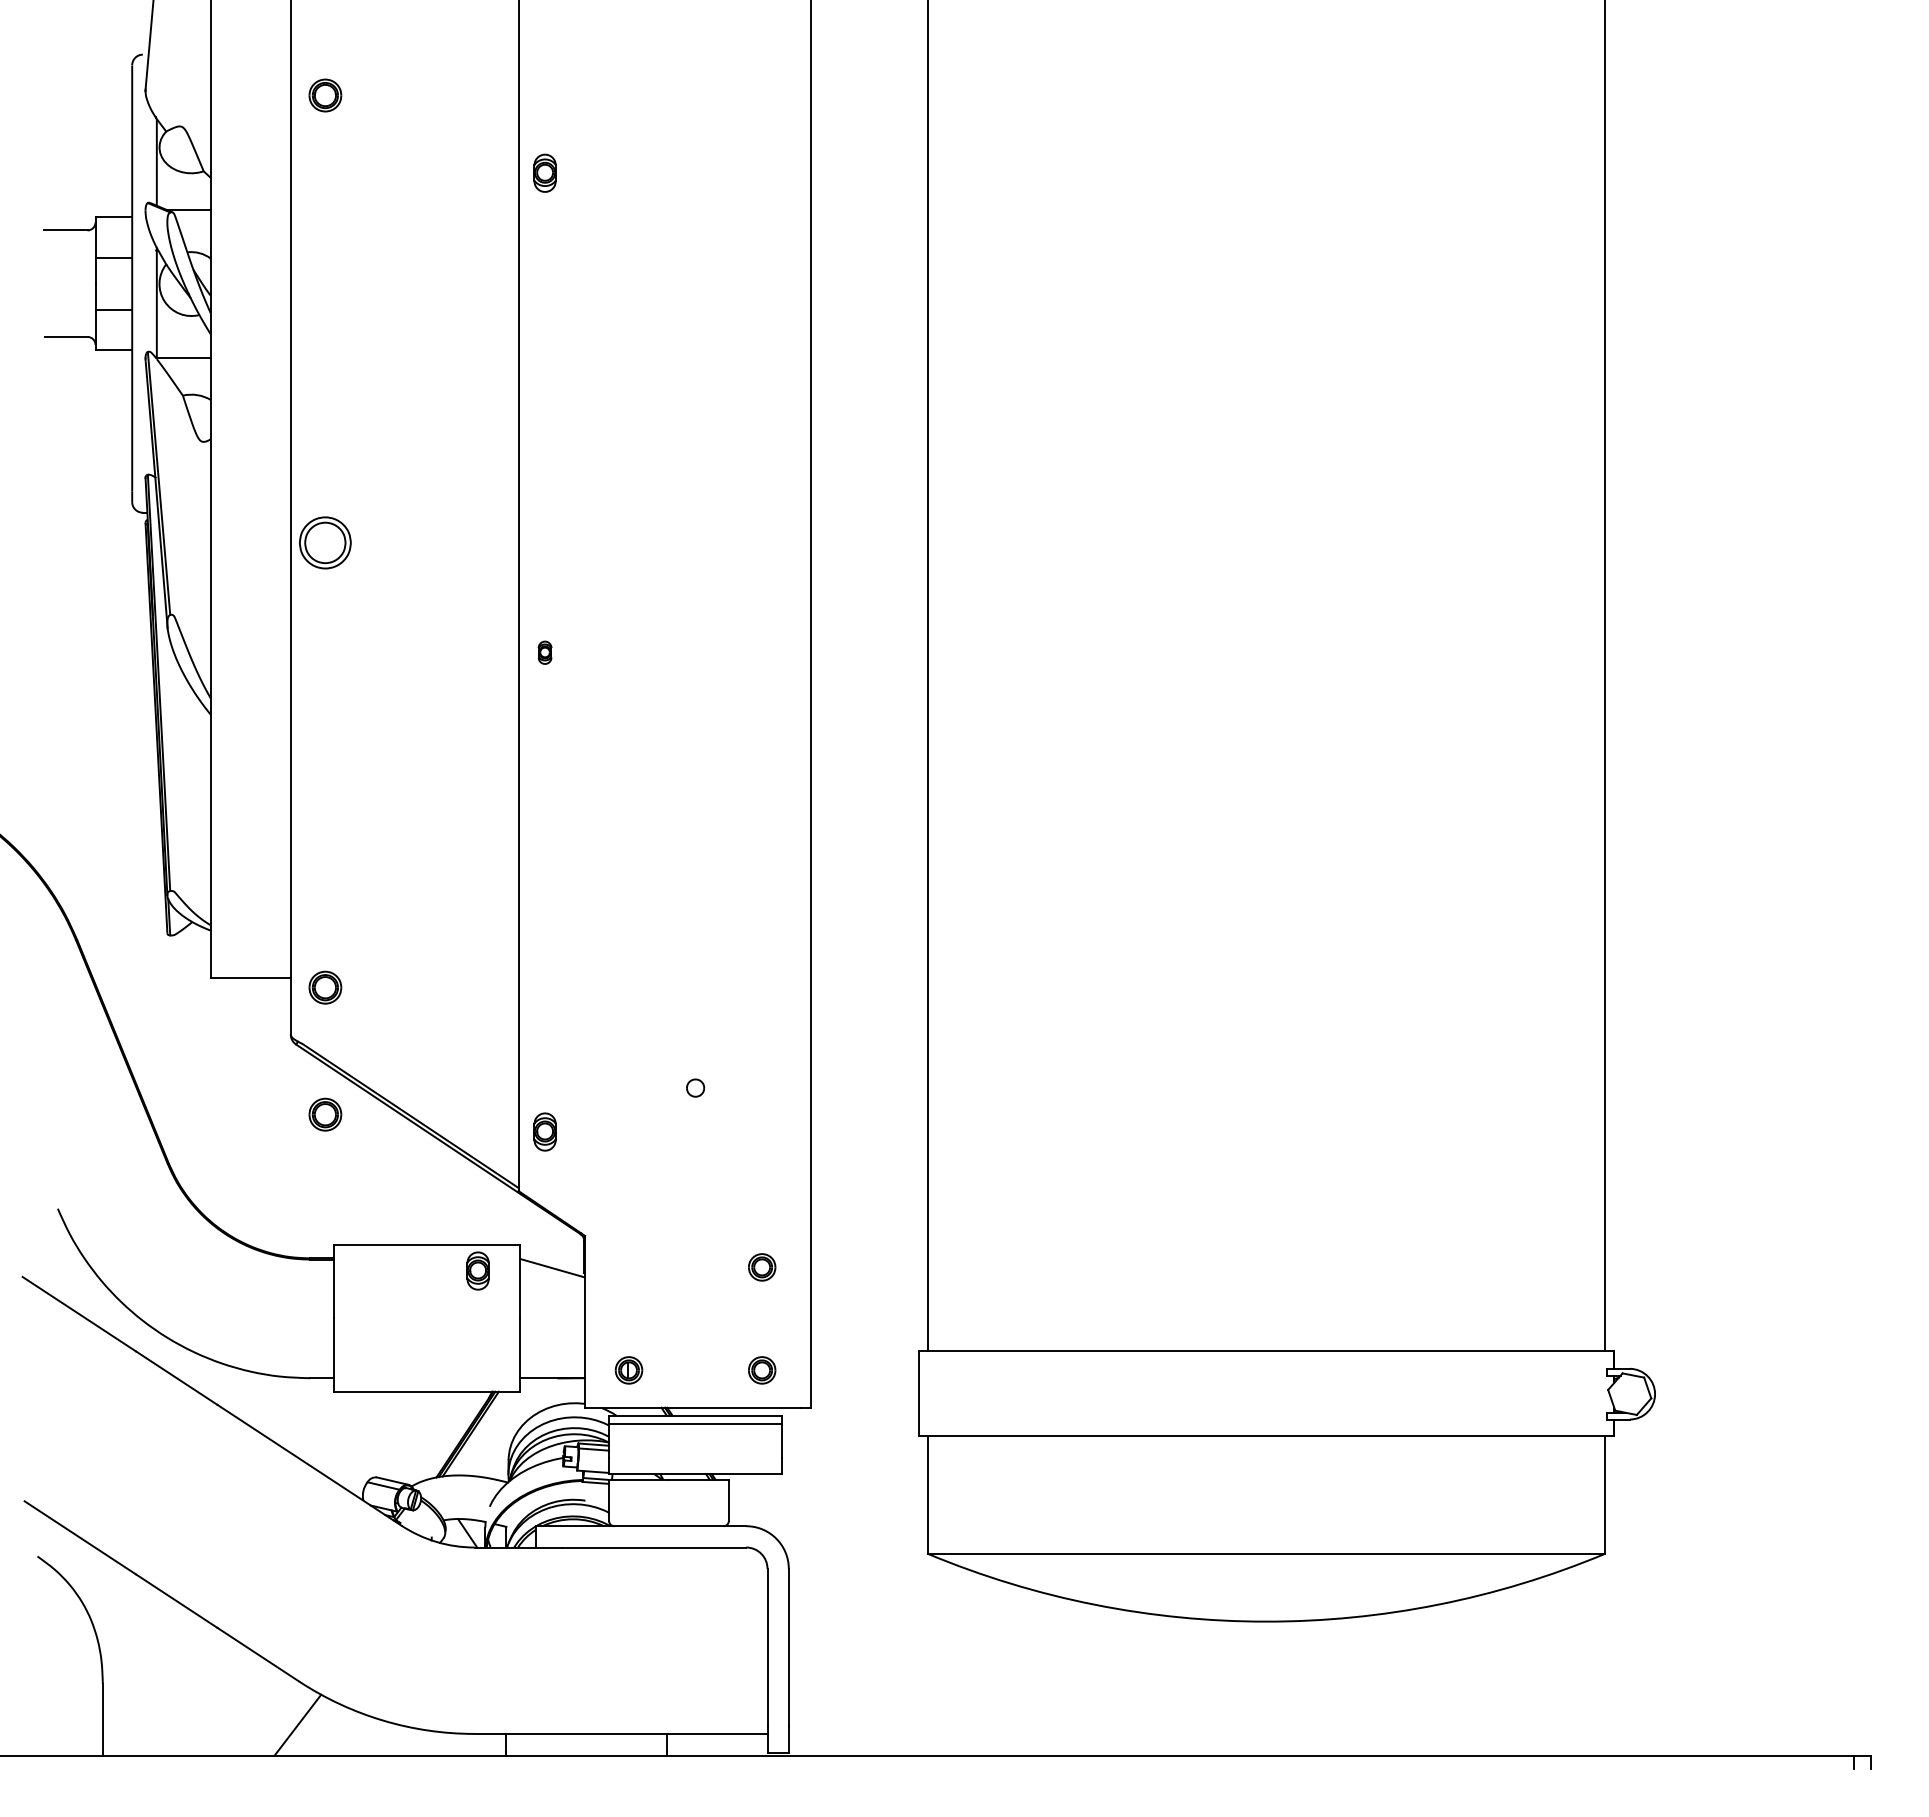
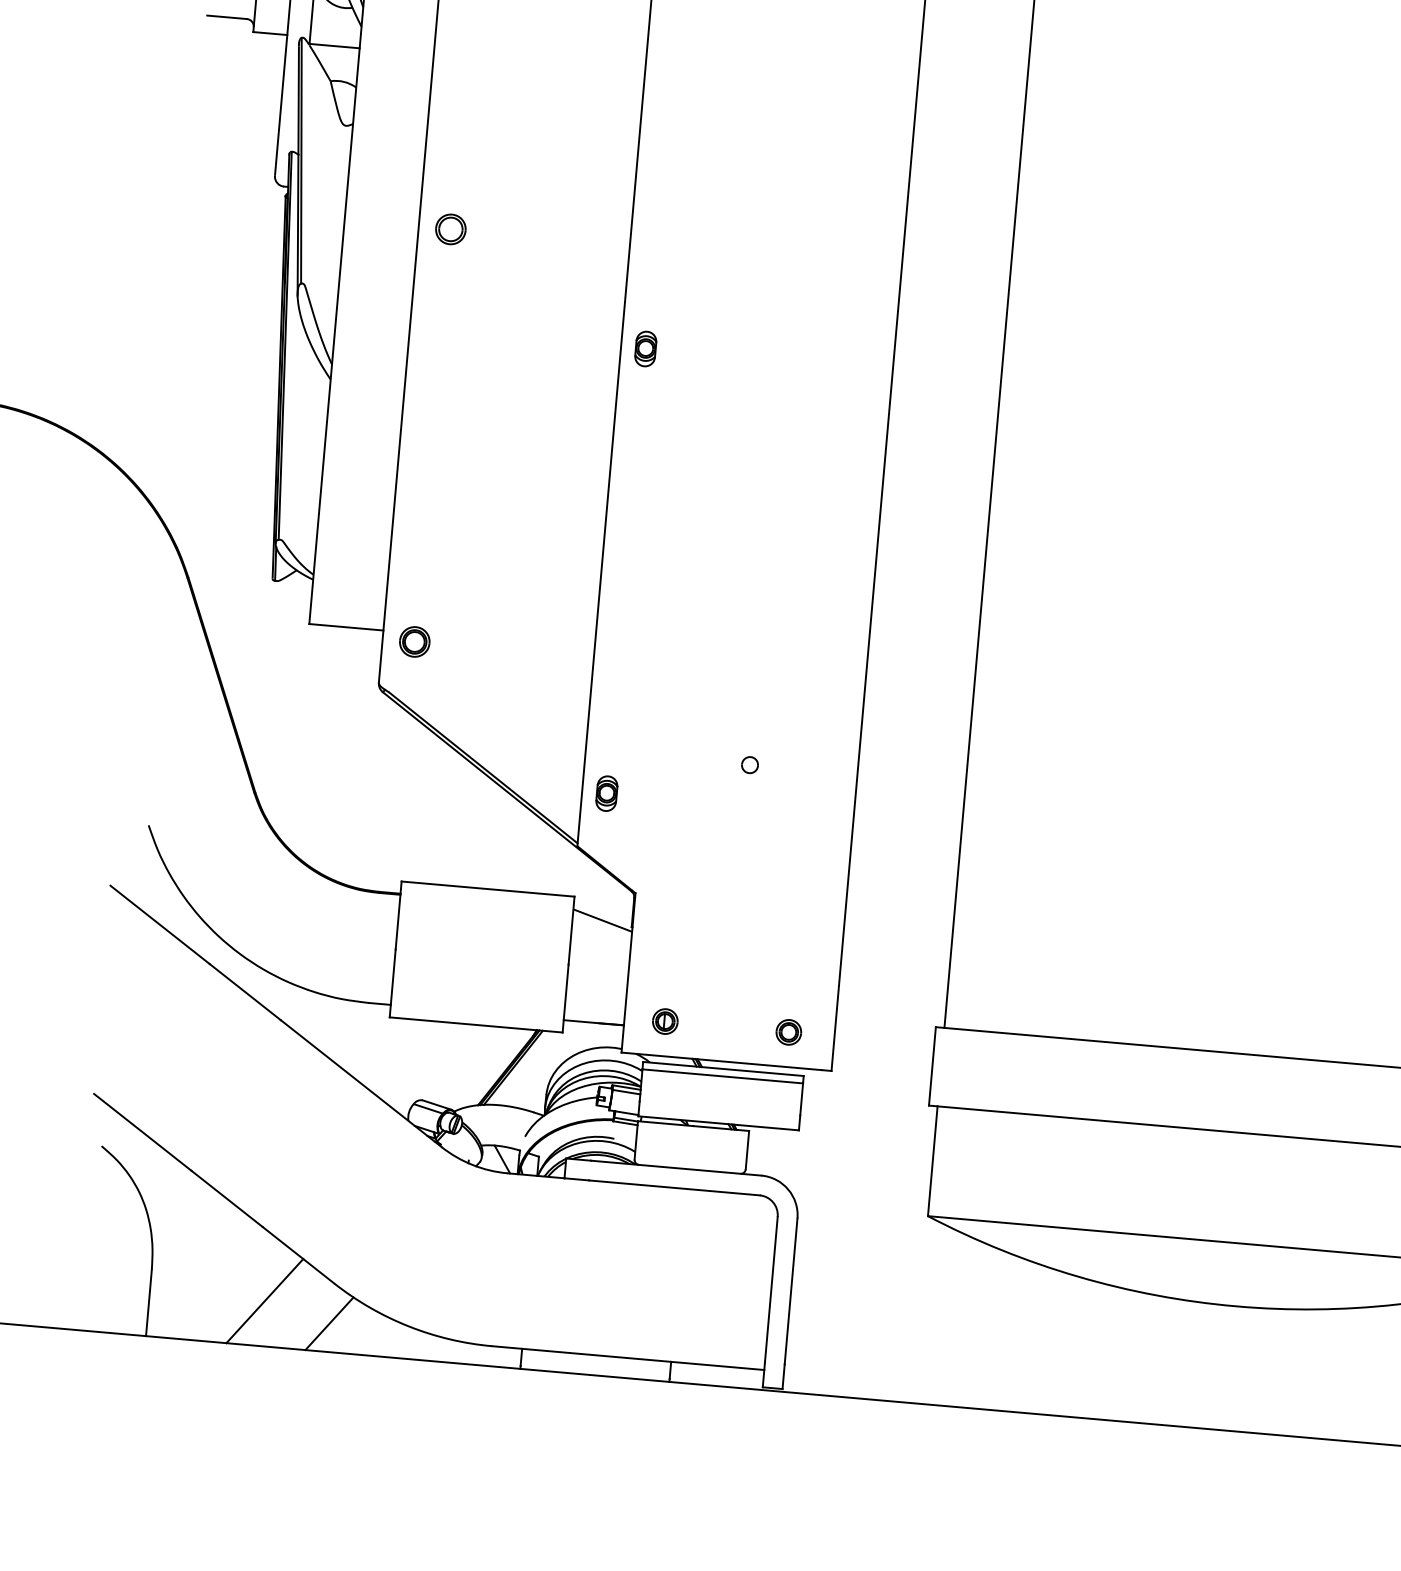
part: (325, 542) -> (451, 229), size x0.62
part: (544, 652) -> (645, 348), size x1.67
part: (325, 1114) -> (404, 759), removed
part: (762, 1267) -> (797, 936), removed
part: (477, 1270) -> (532, 916), removed
line: (226, 1706) -> (264, 1300), added

